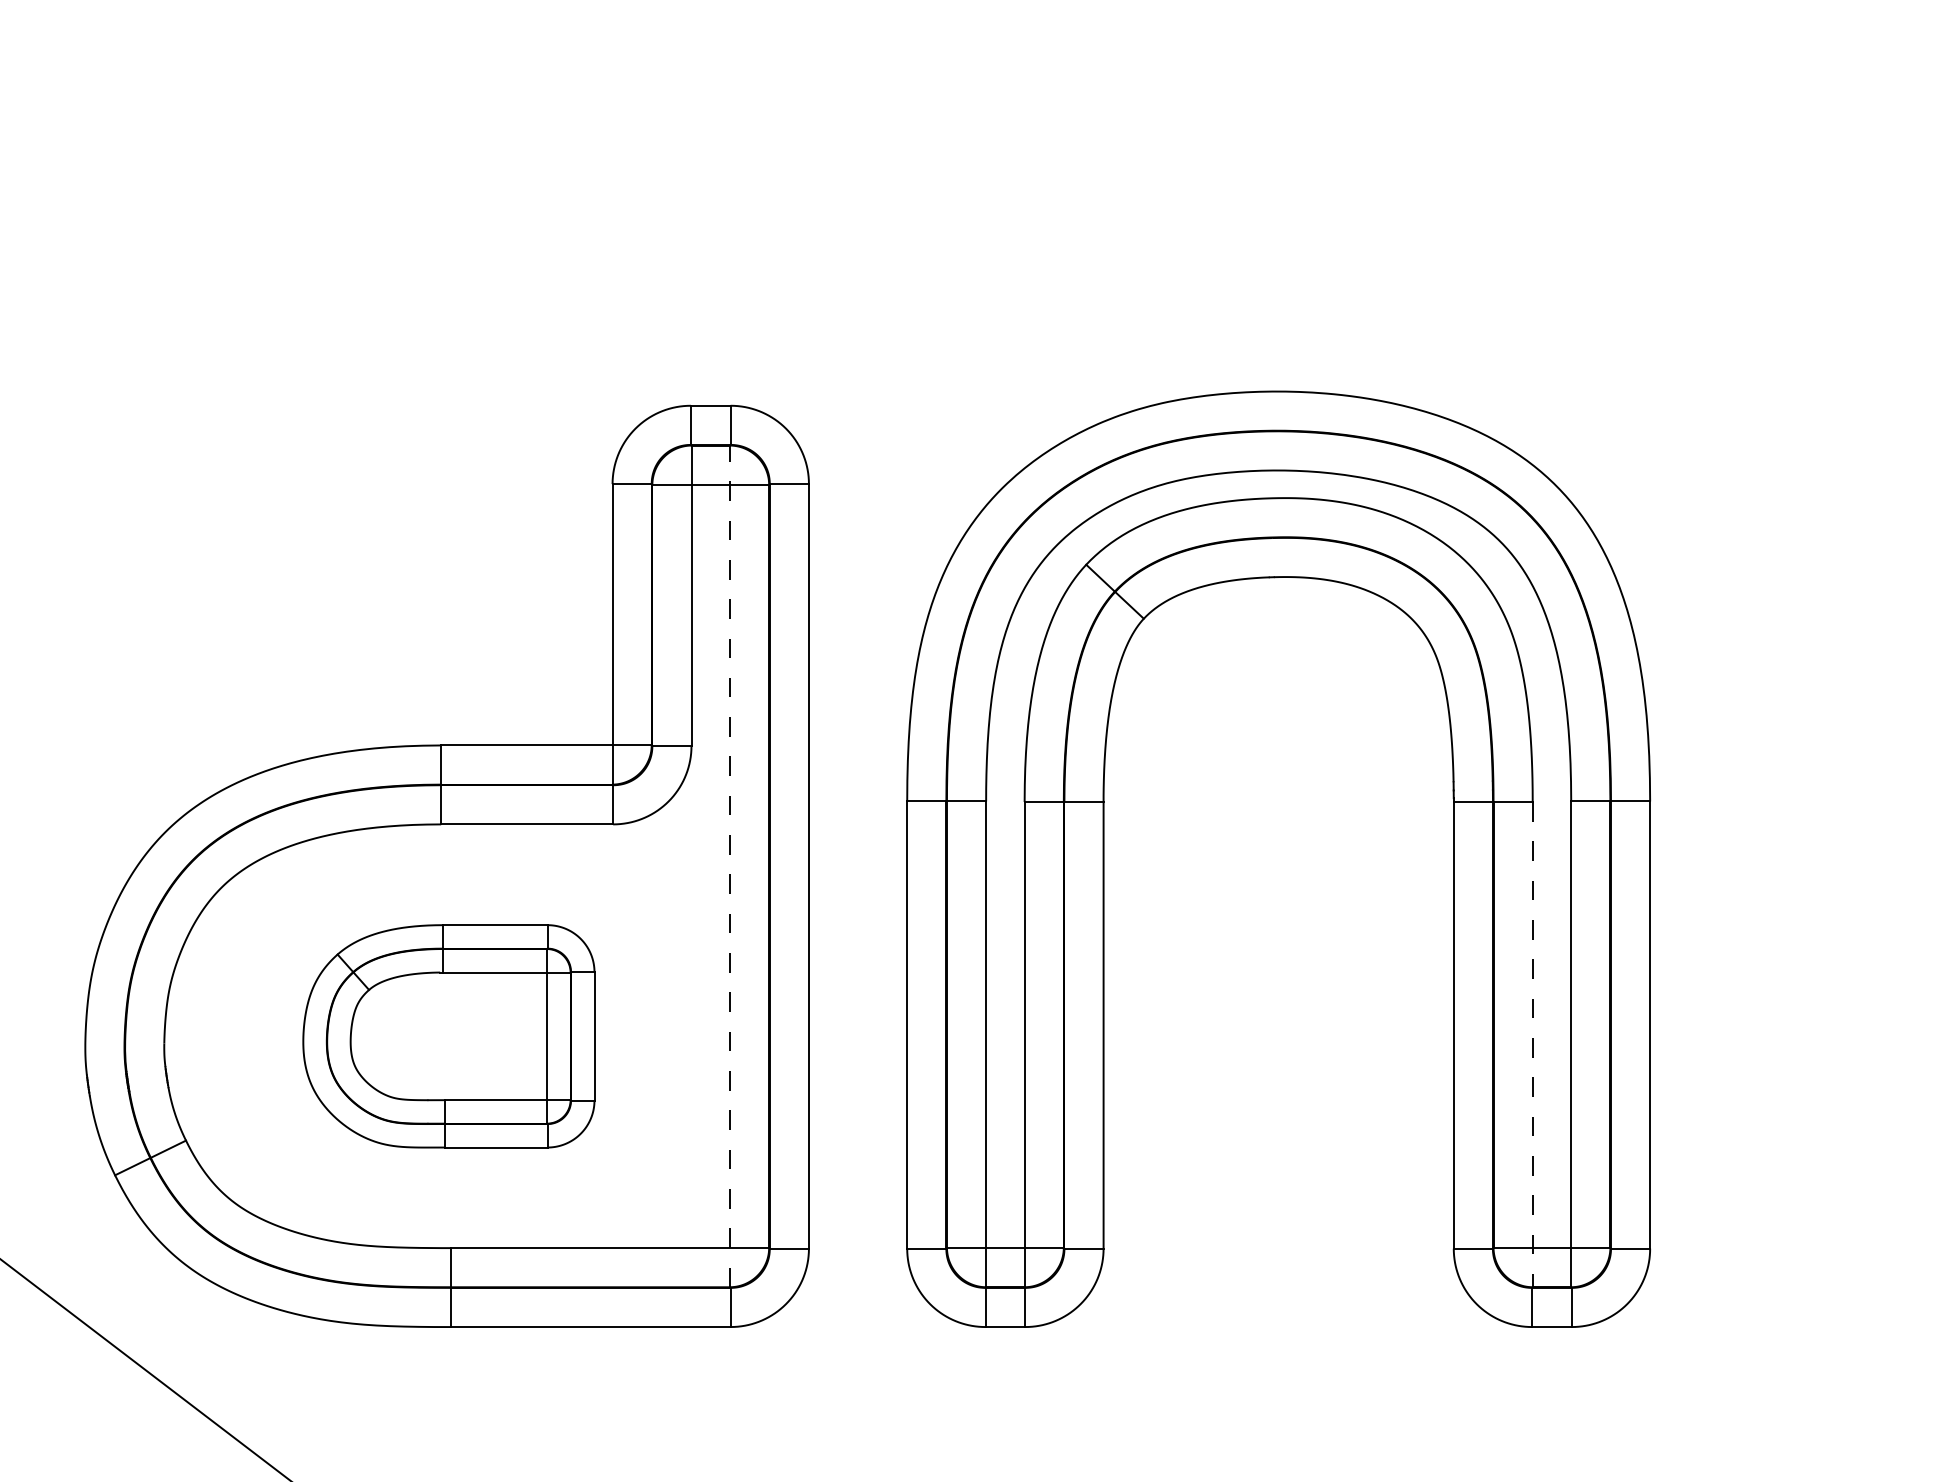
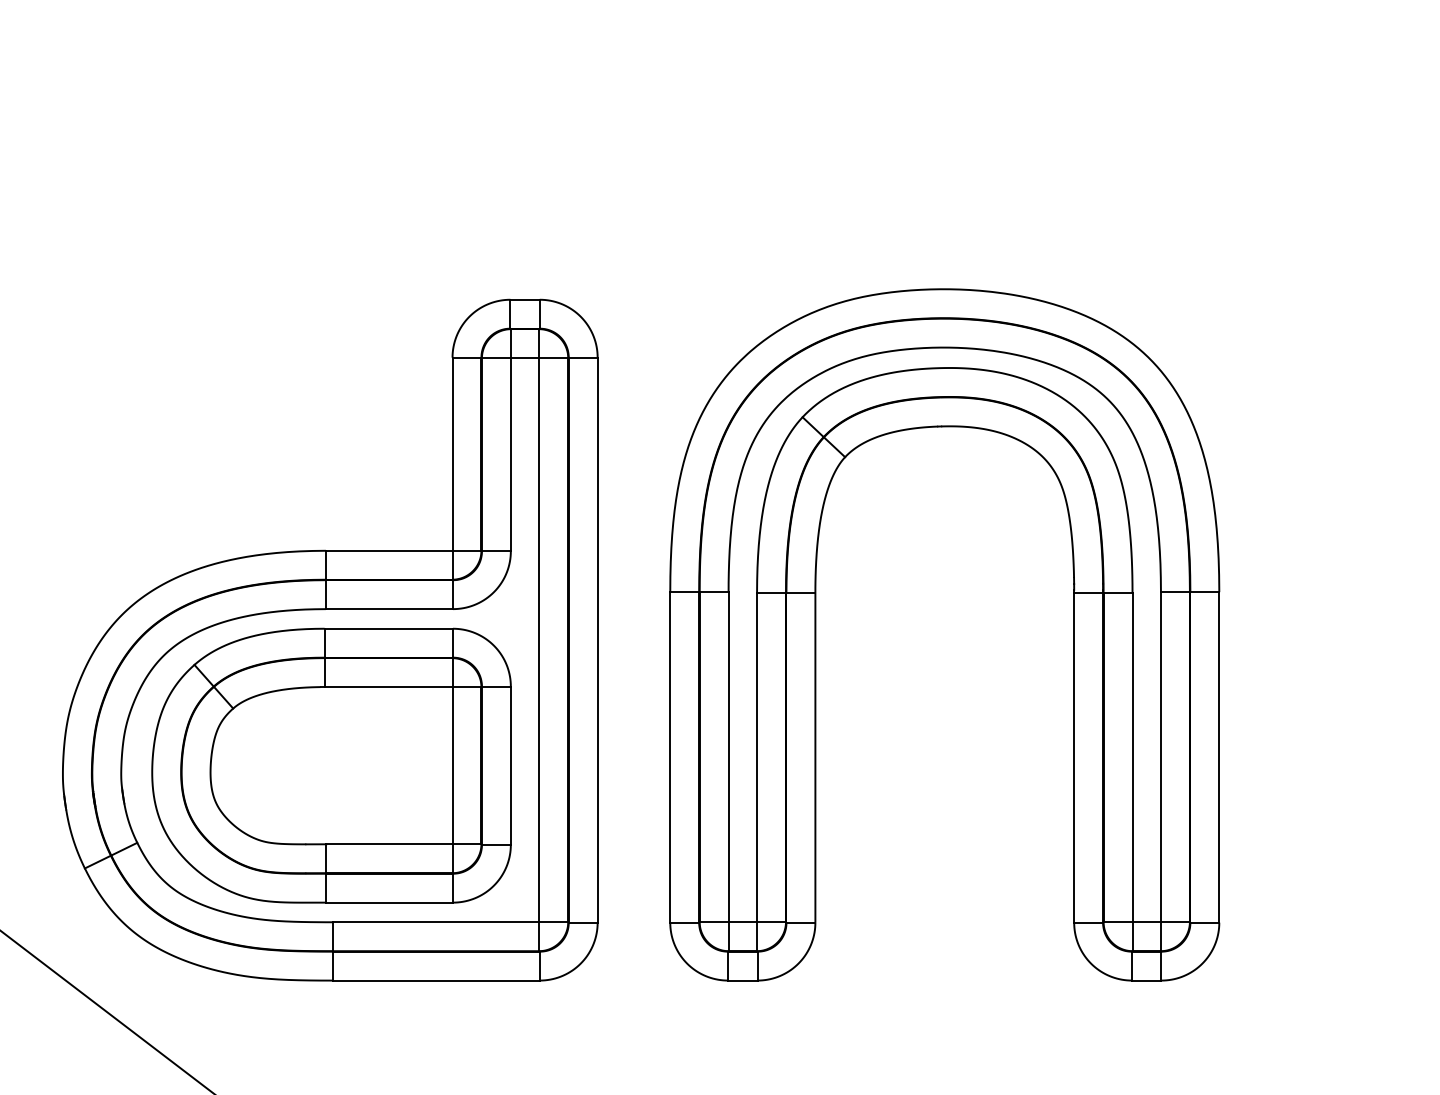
line: (730, 866) -> (539, 640), dashed -> solid
part: (448, 1036) -> (331, 765), size x1.67
line: (1532, 1044) -> (1132, 771), dashed -> solid

